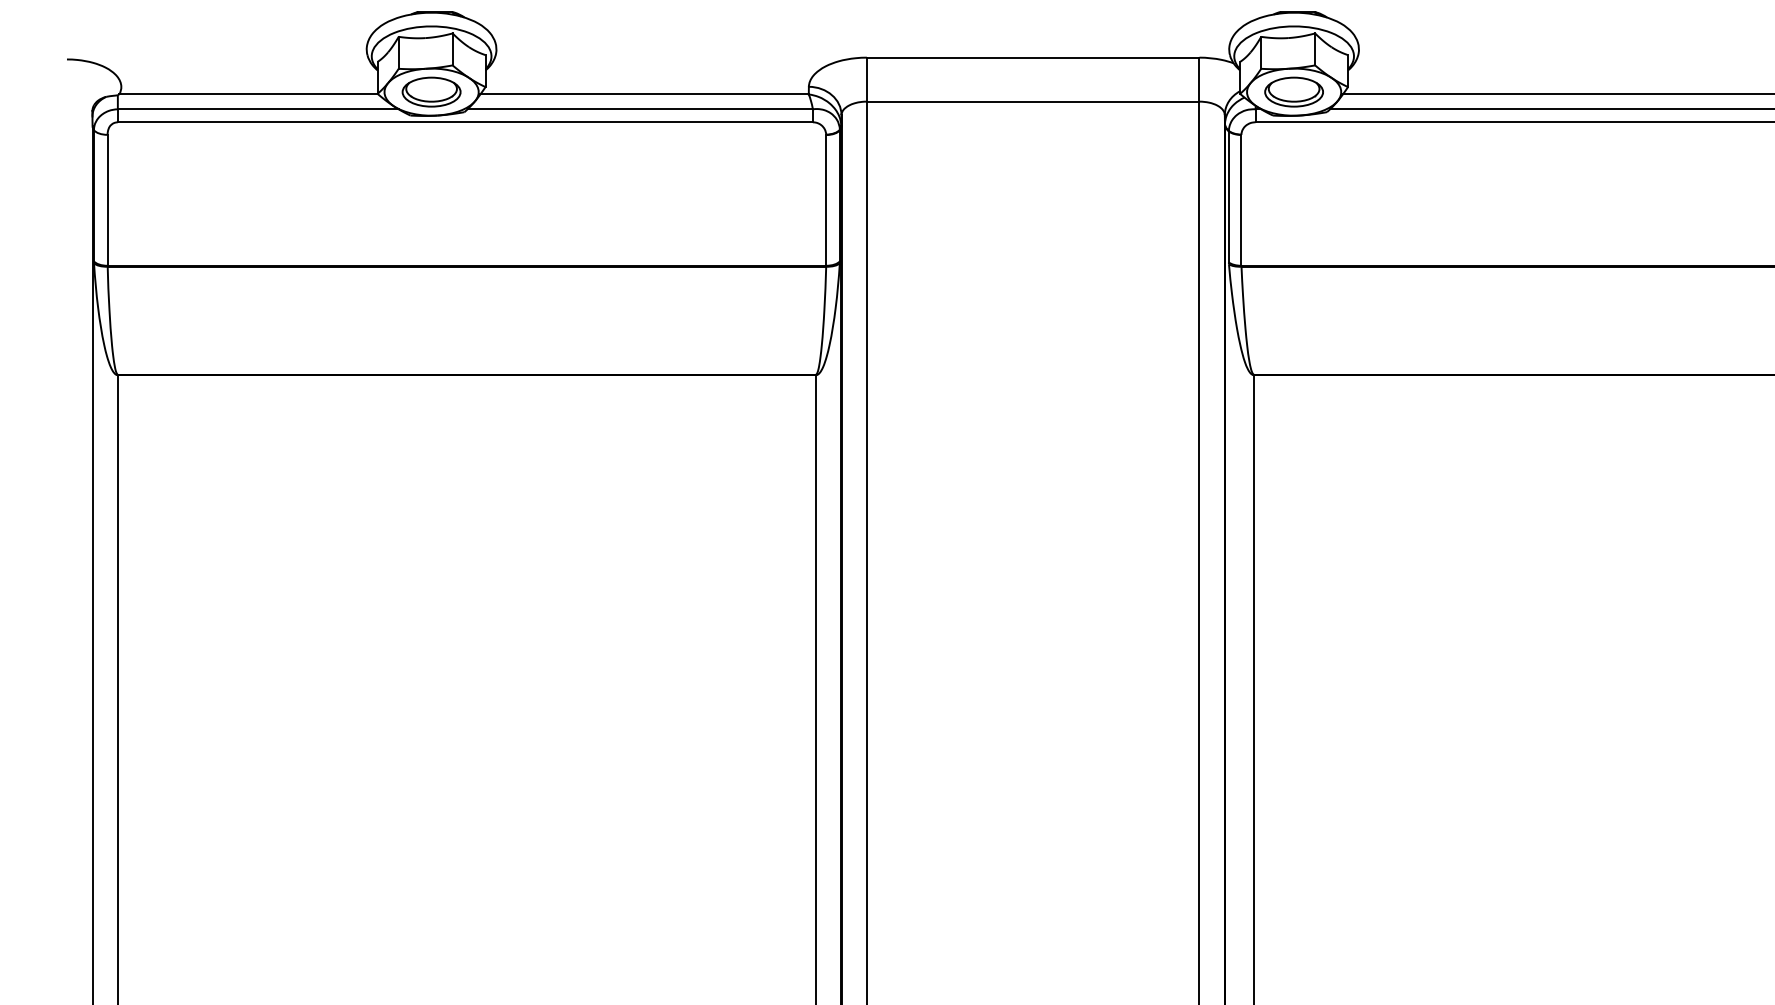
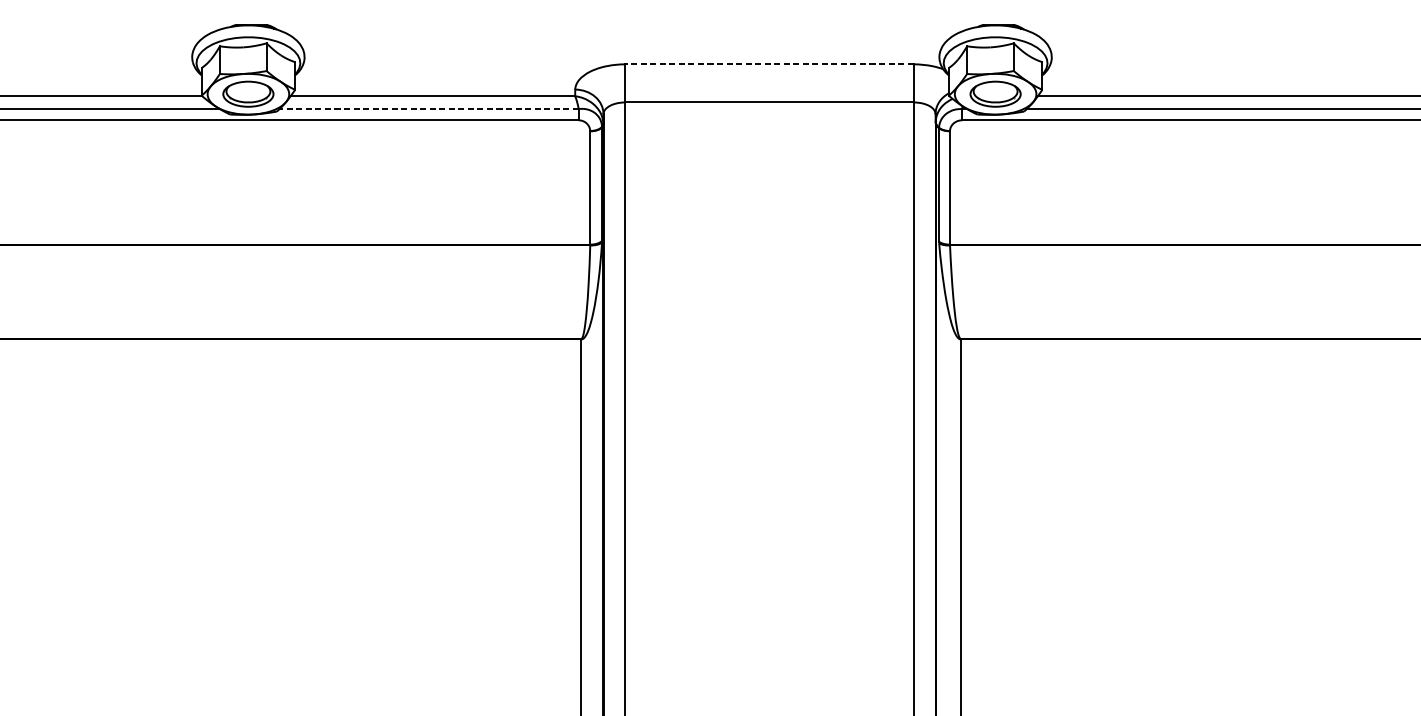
line: (1032, 57) -> (768, 64), solid -> dashed
line: (640, 109) -> (429, 109), solid -> dashed

